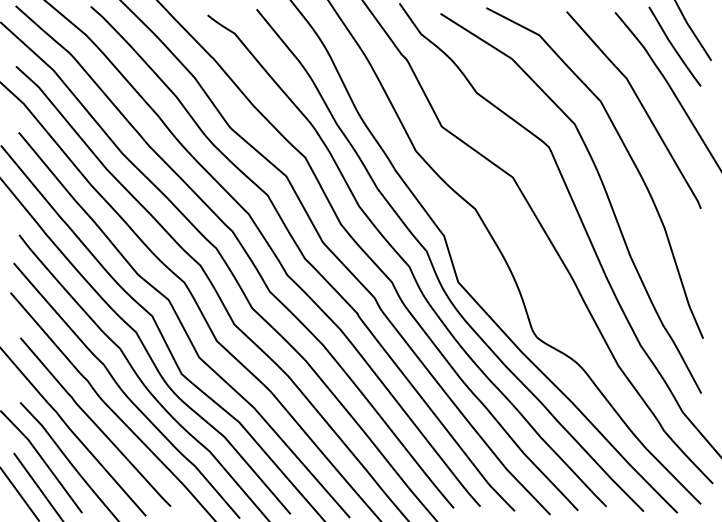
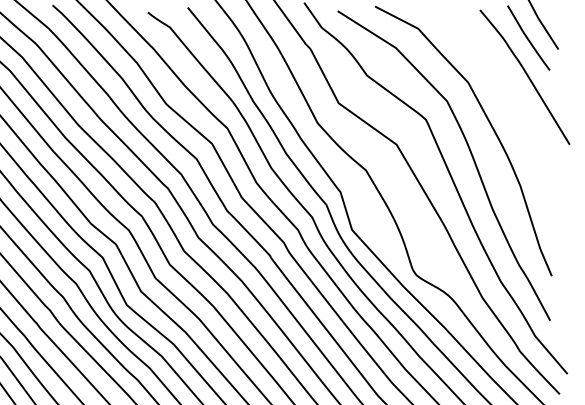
curve: (641, 106) -> (501, 86), removed

